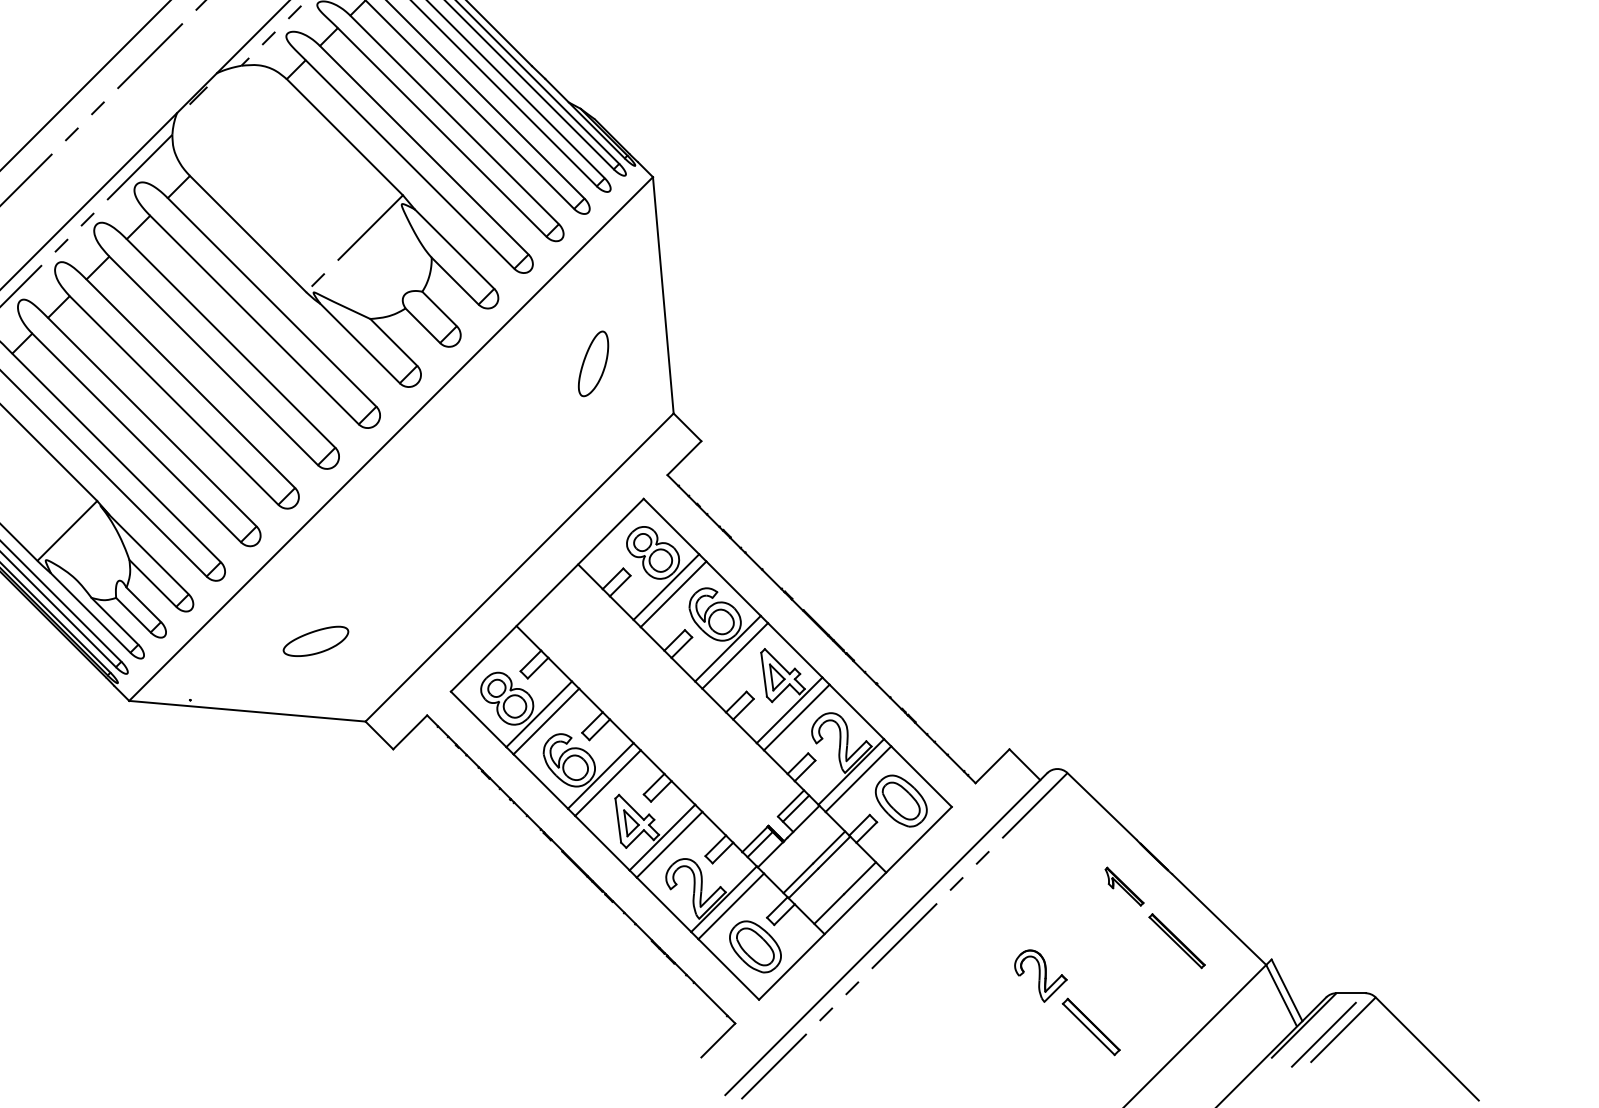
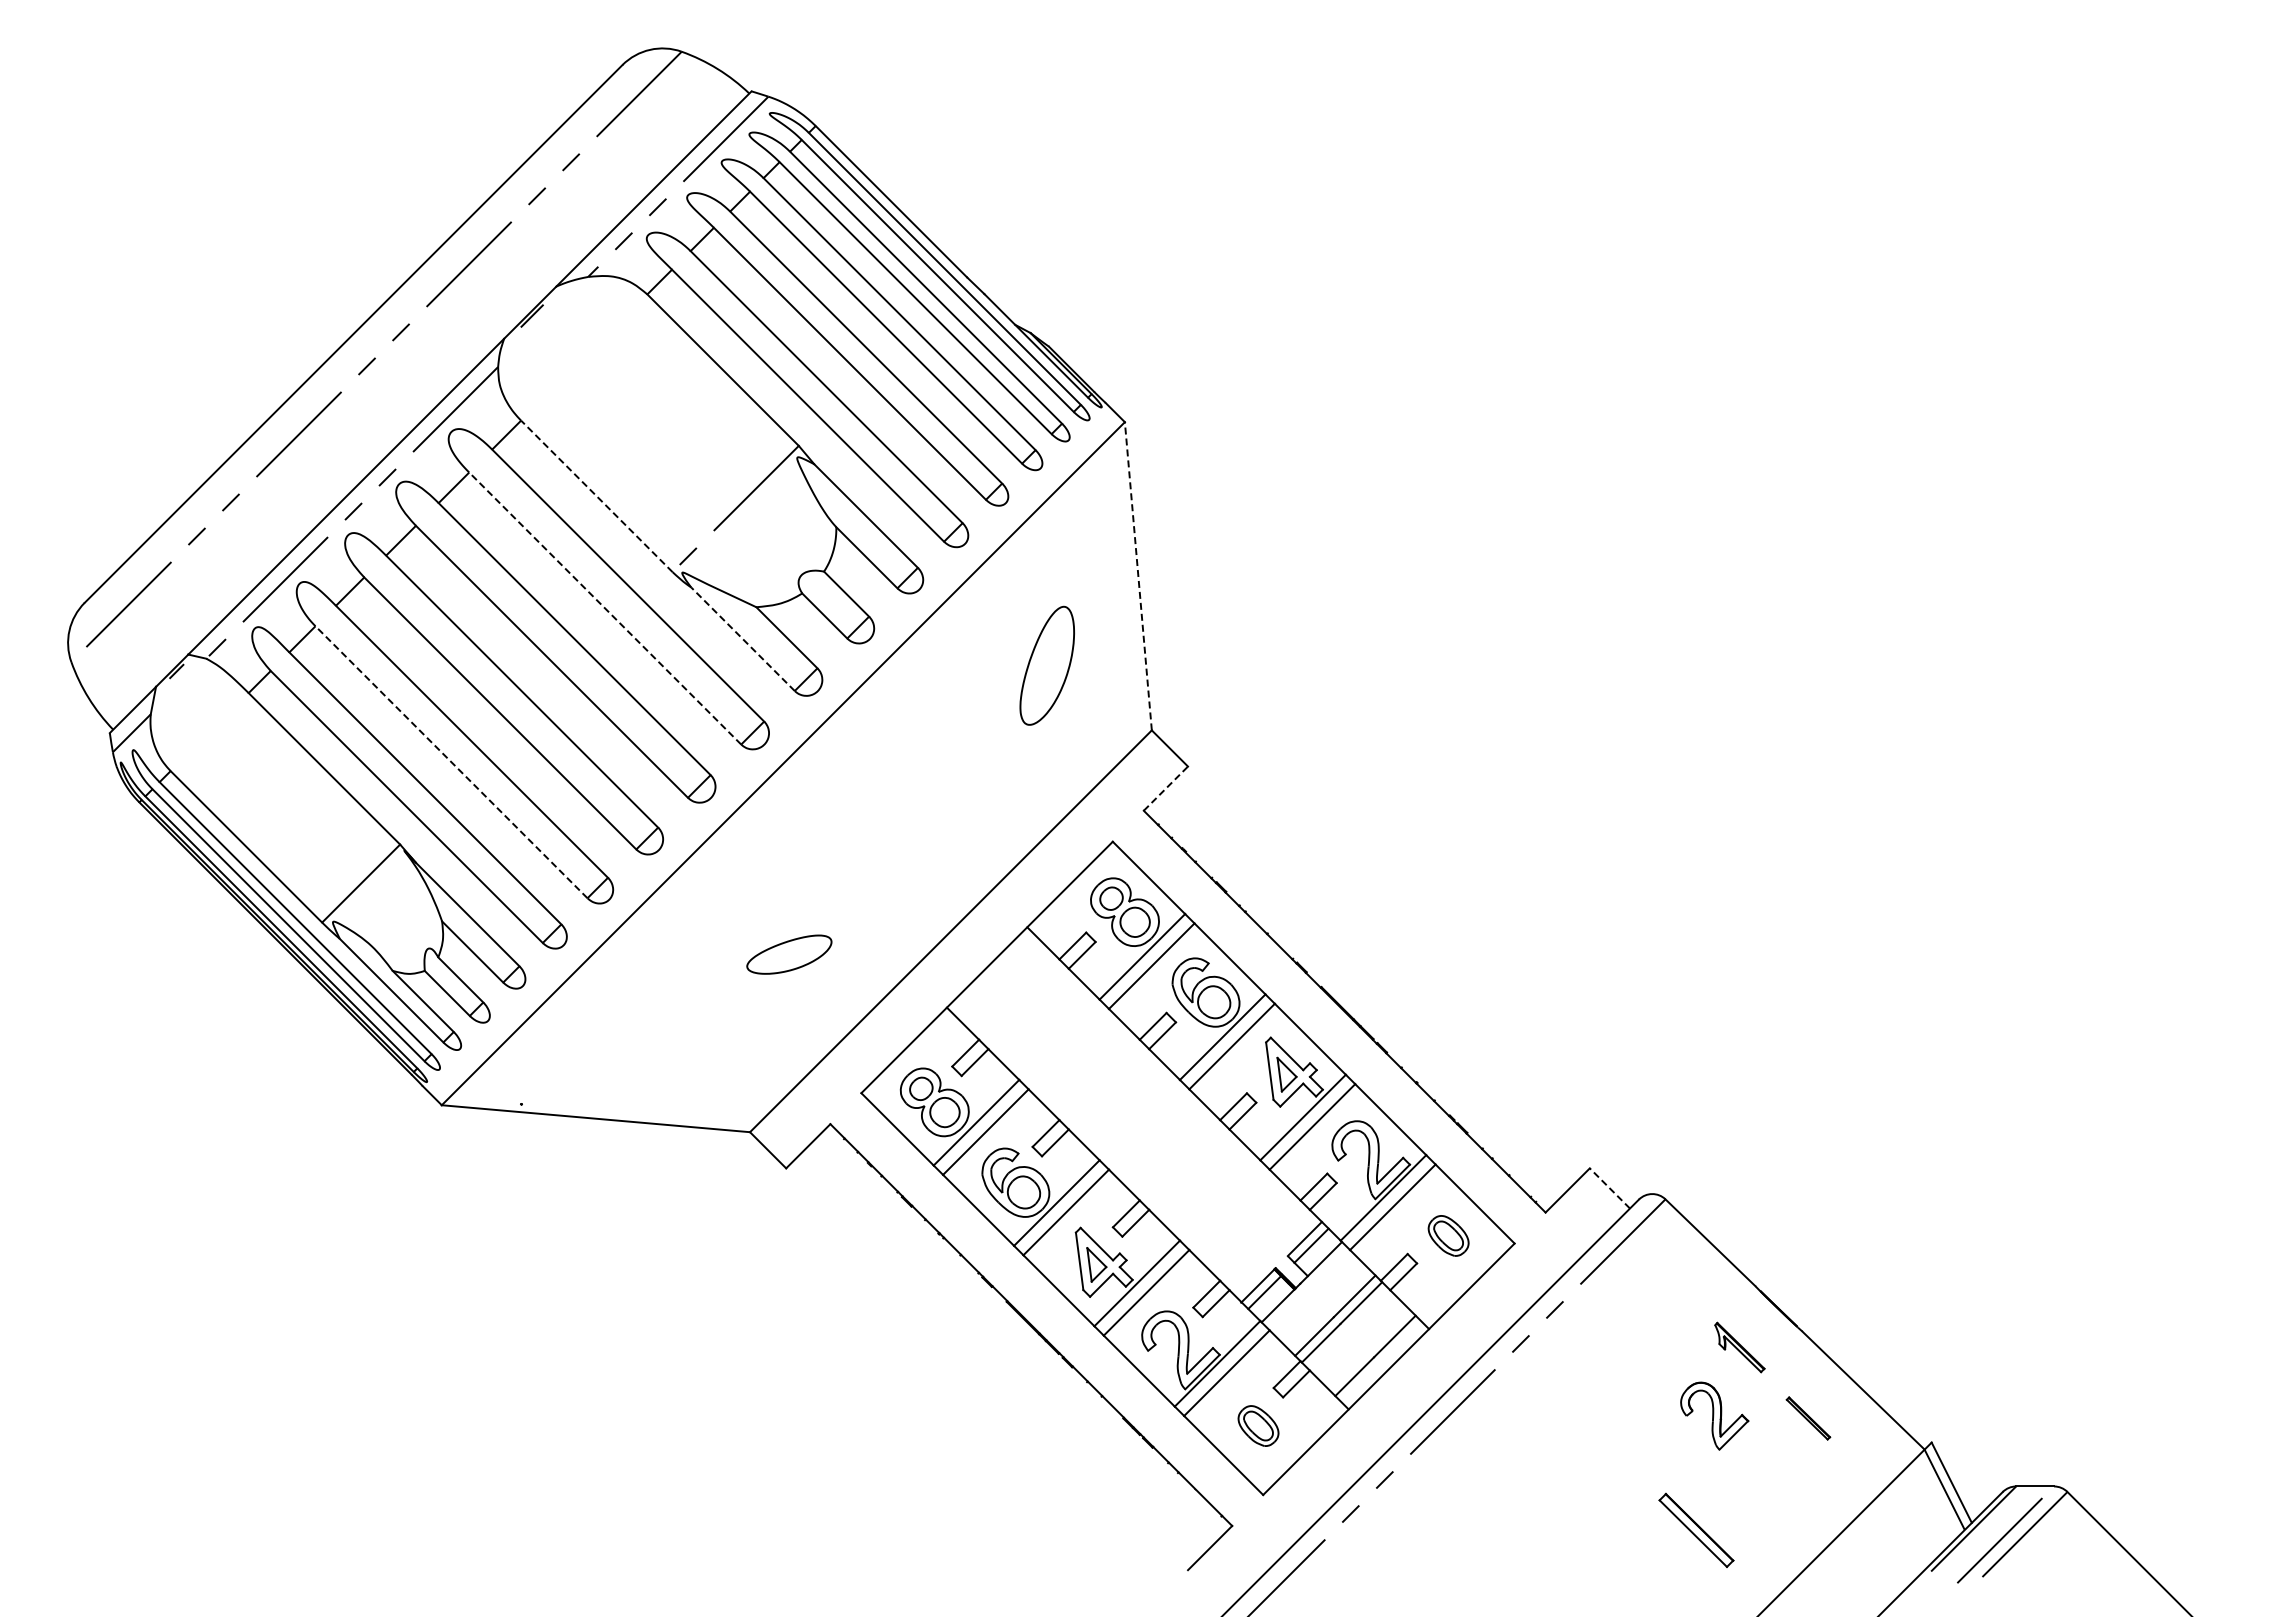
line: (247, 234) -> (596, 496), solid -> dashed
line: (663, 295) -> (1138, 576), solid -> dashed
line: (253, 320) -> (604, 608), solid -> dashed
line: (359, 343) -> (742, 638), solid -> dashed
part: (593, 363) -> (1047, 665), size x1.4
line: (136, 437) -> (451, 761), solid -> dashed
line: (684, 458) -> (1166, 788), solid -> dashed
part: (316, 641) -> (789, 954), moved
line: (1024, 764) -> (1609, 1188), solid -> dashed
part: (901, 800) -> (1448, 1235), size x0.6
part: (1177, 941) -> (1808, 1418), size x0.6
part: (755, 946) -> (1258, 1425), size x0.6
part: (1040, 975) -> (1714, 1415), moved

